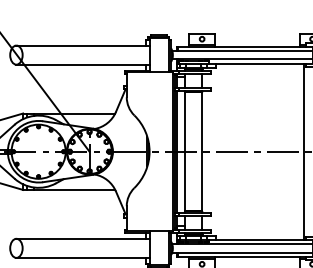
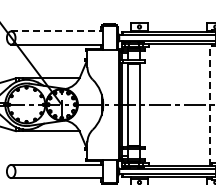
line: (83, 45) -> (57, 31), solid -> dashed
line: (303, 151) -> (209, 104), solid -> dashed

